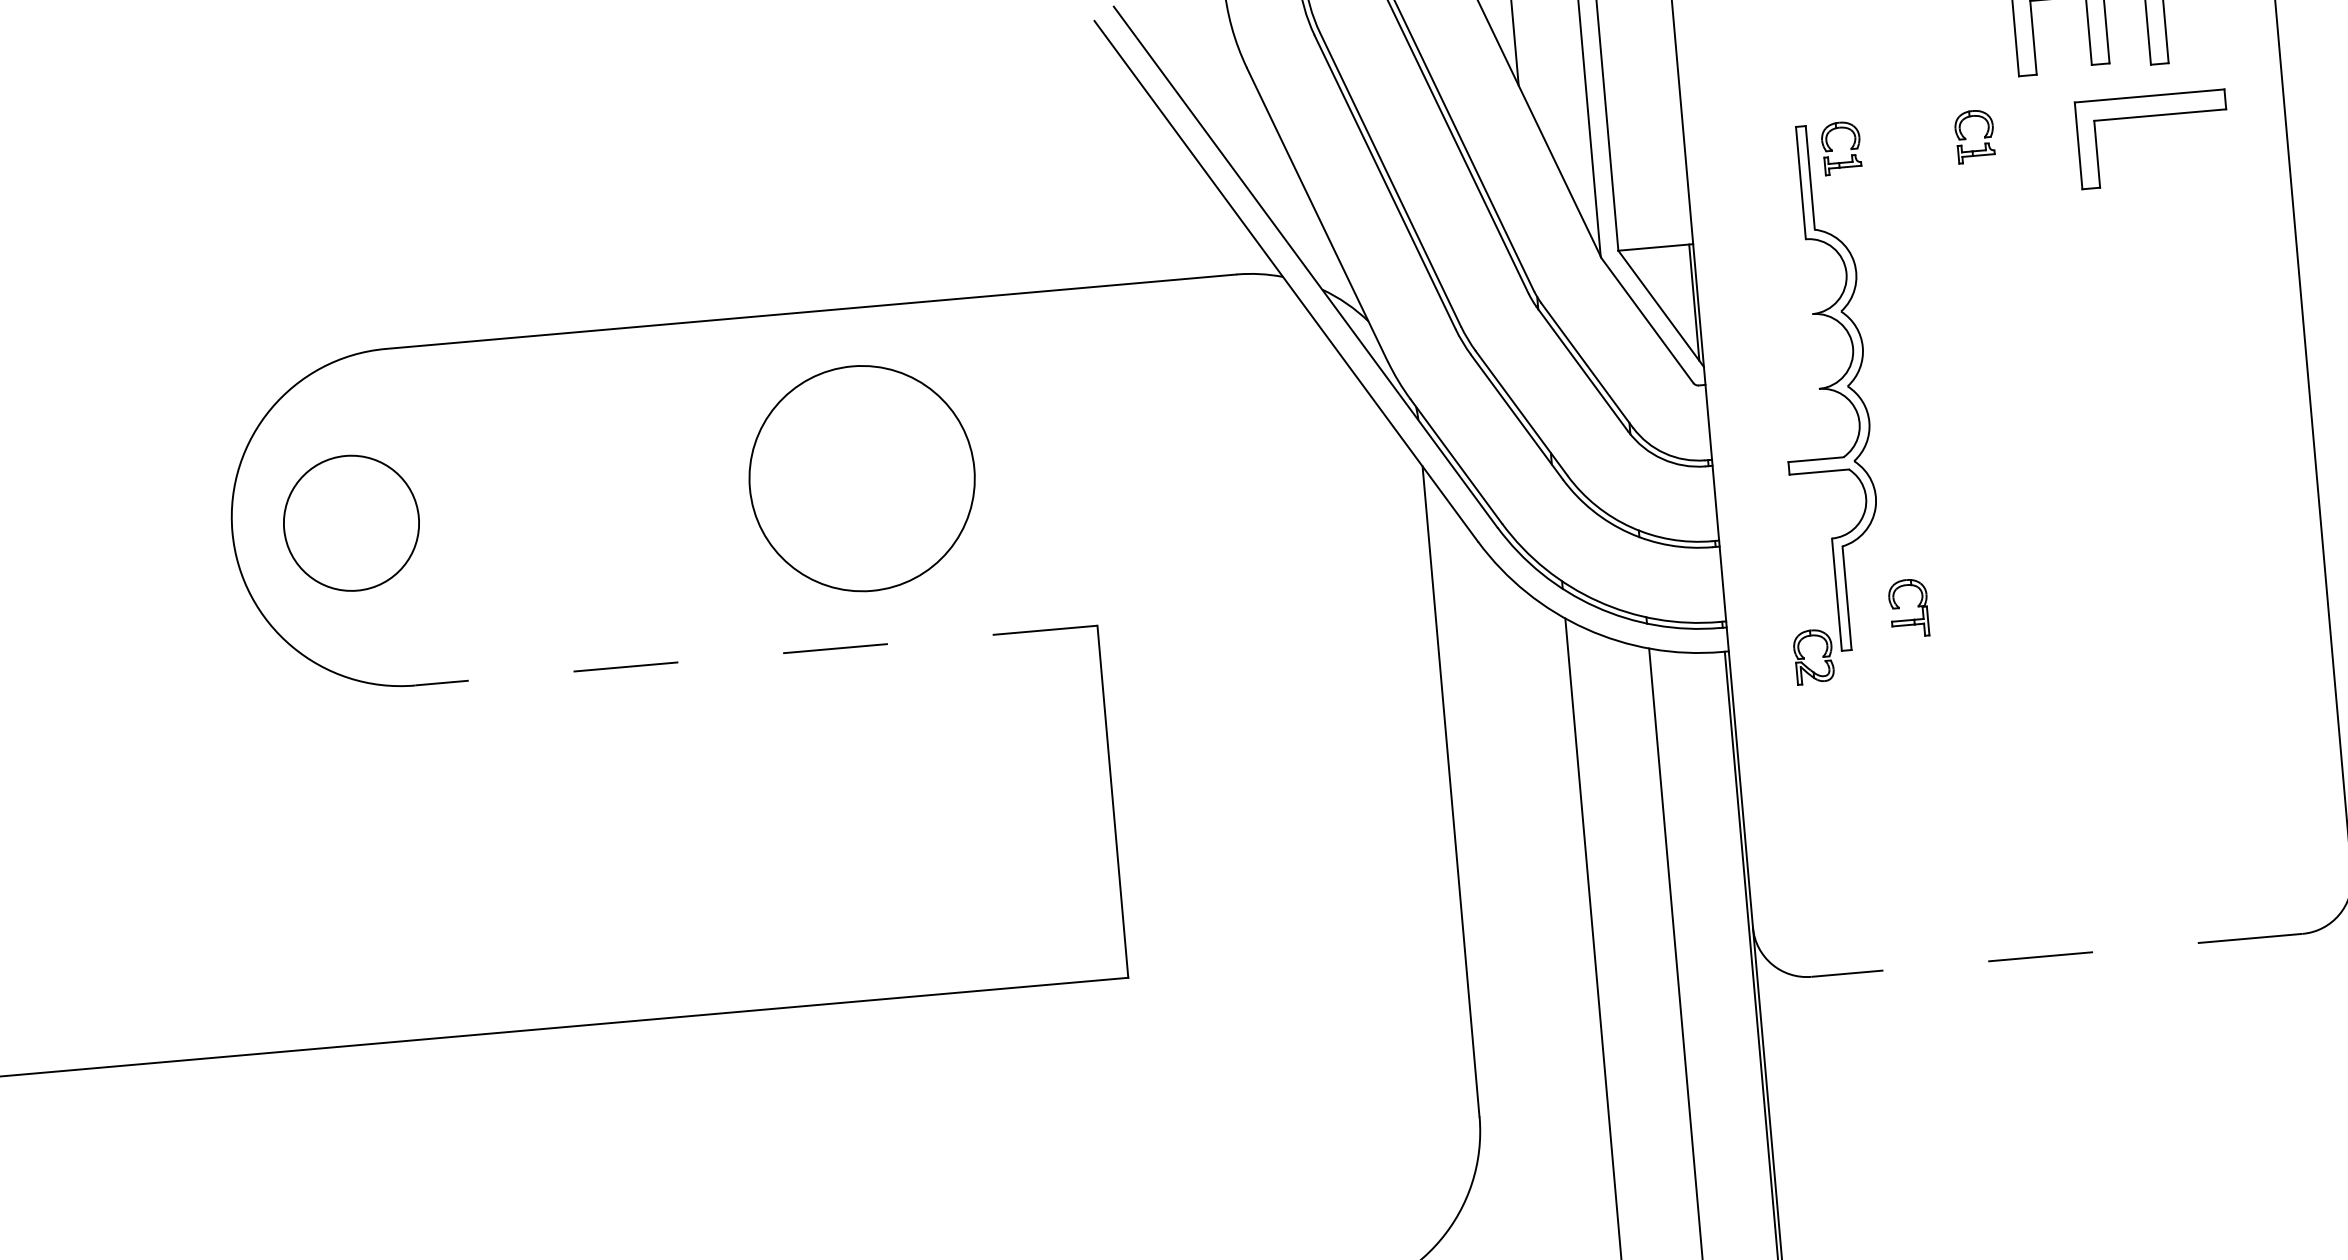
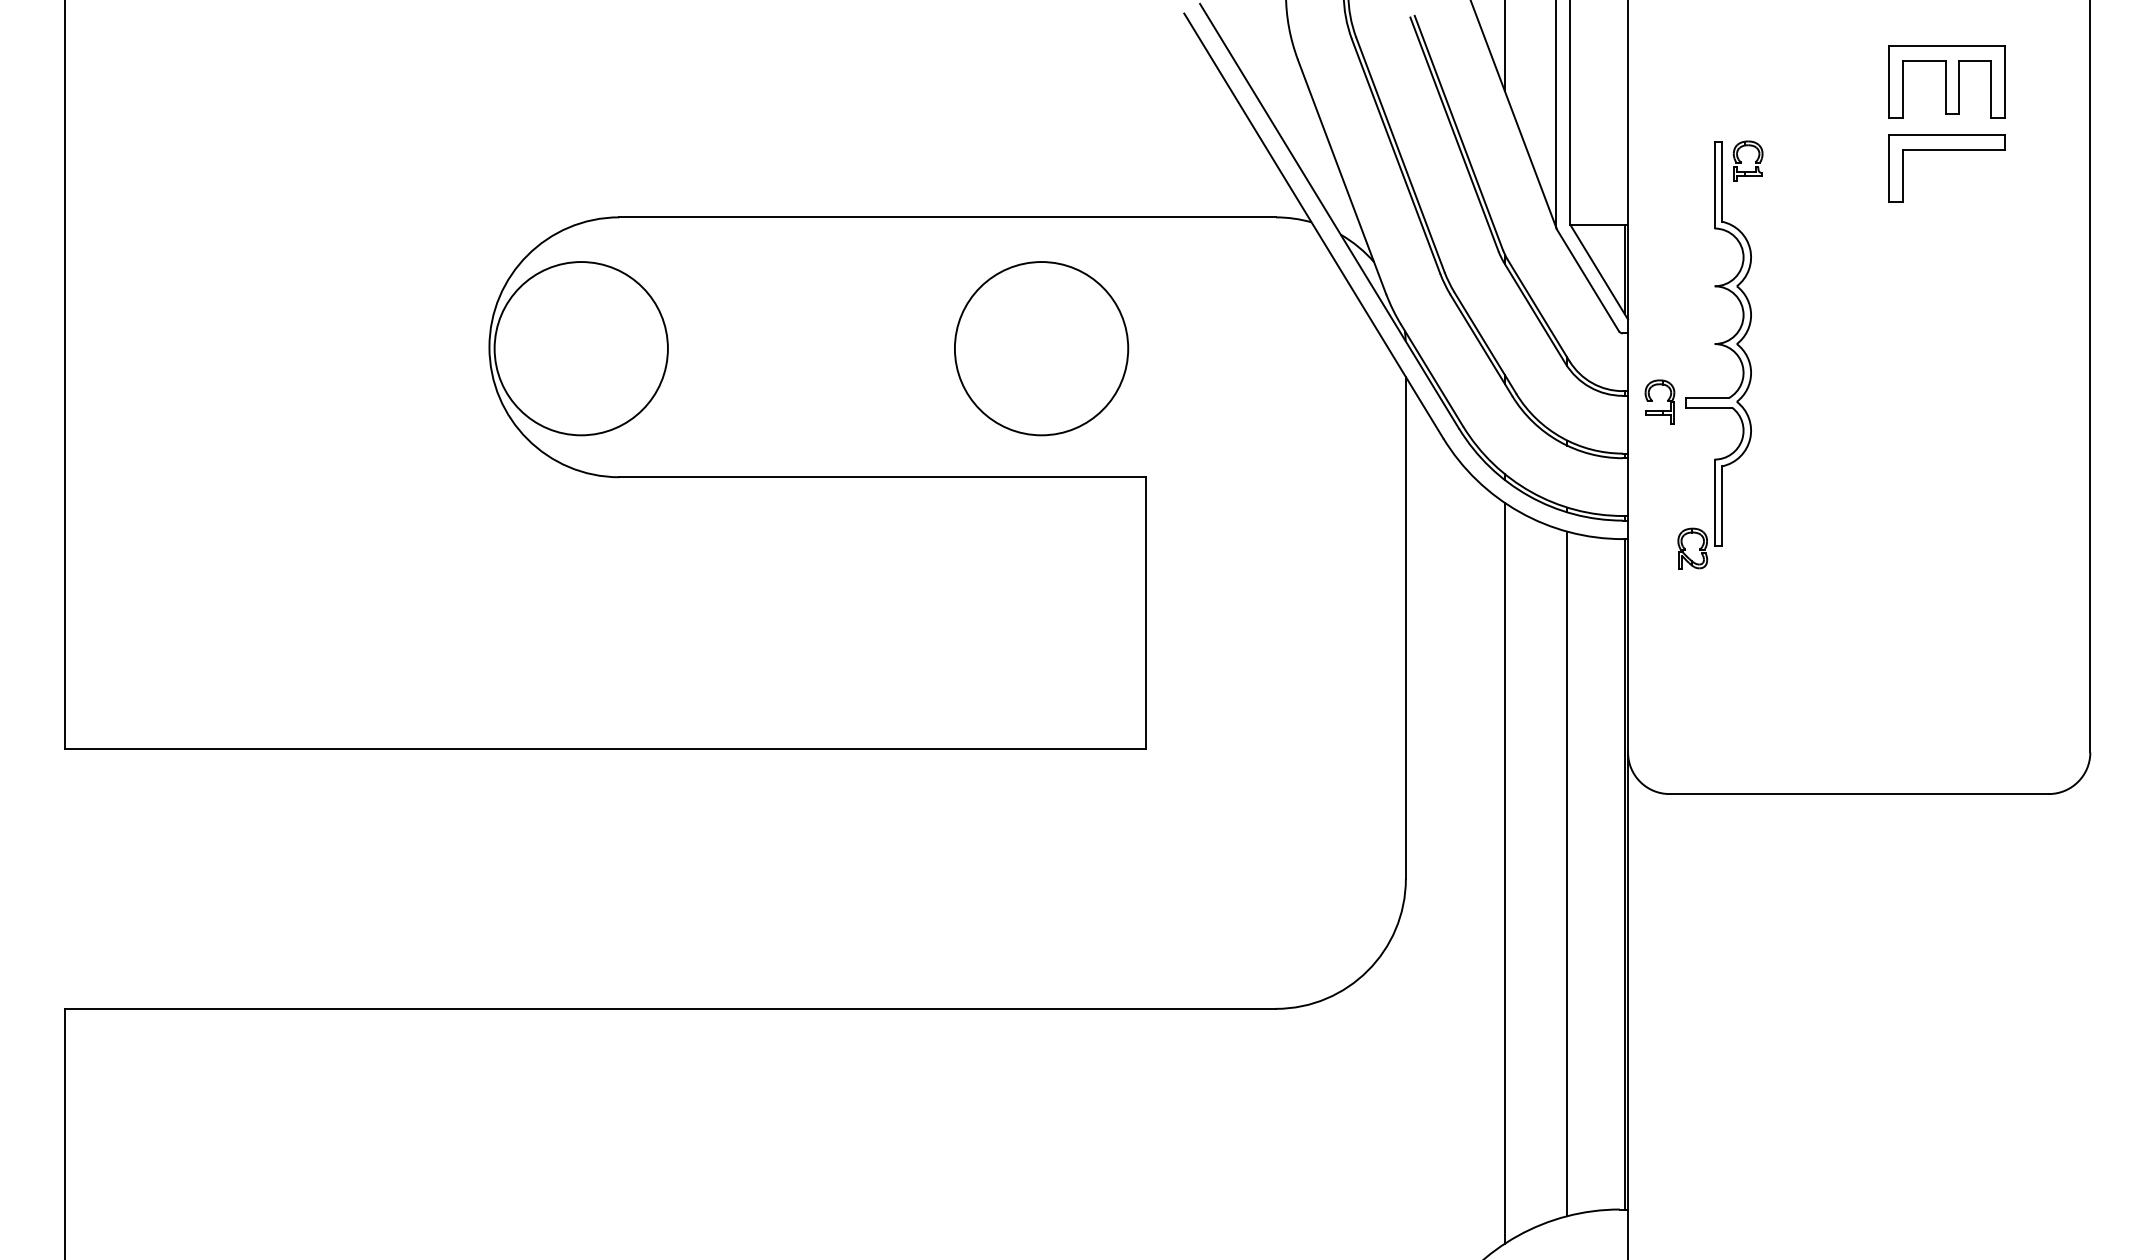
part: (2151, 116) -> (1946, 150), moved
part: (1966, 137) -> (1844, 161), removed
circle: (862, 478) -> (1041, 348), moved
circle: (350, 523) -> (580, 348), size x1.67
part: (1899, 608) -> (1652, 401), moved
line: (756, 656) -> (882, 477), dashed -> solid
line: (2057, 955) -> (1859, 794), dashed -> solid

